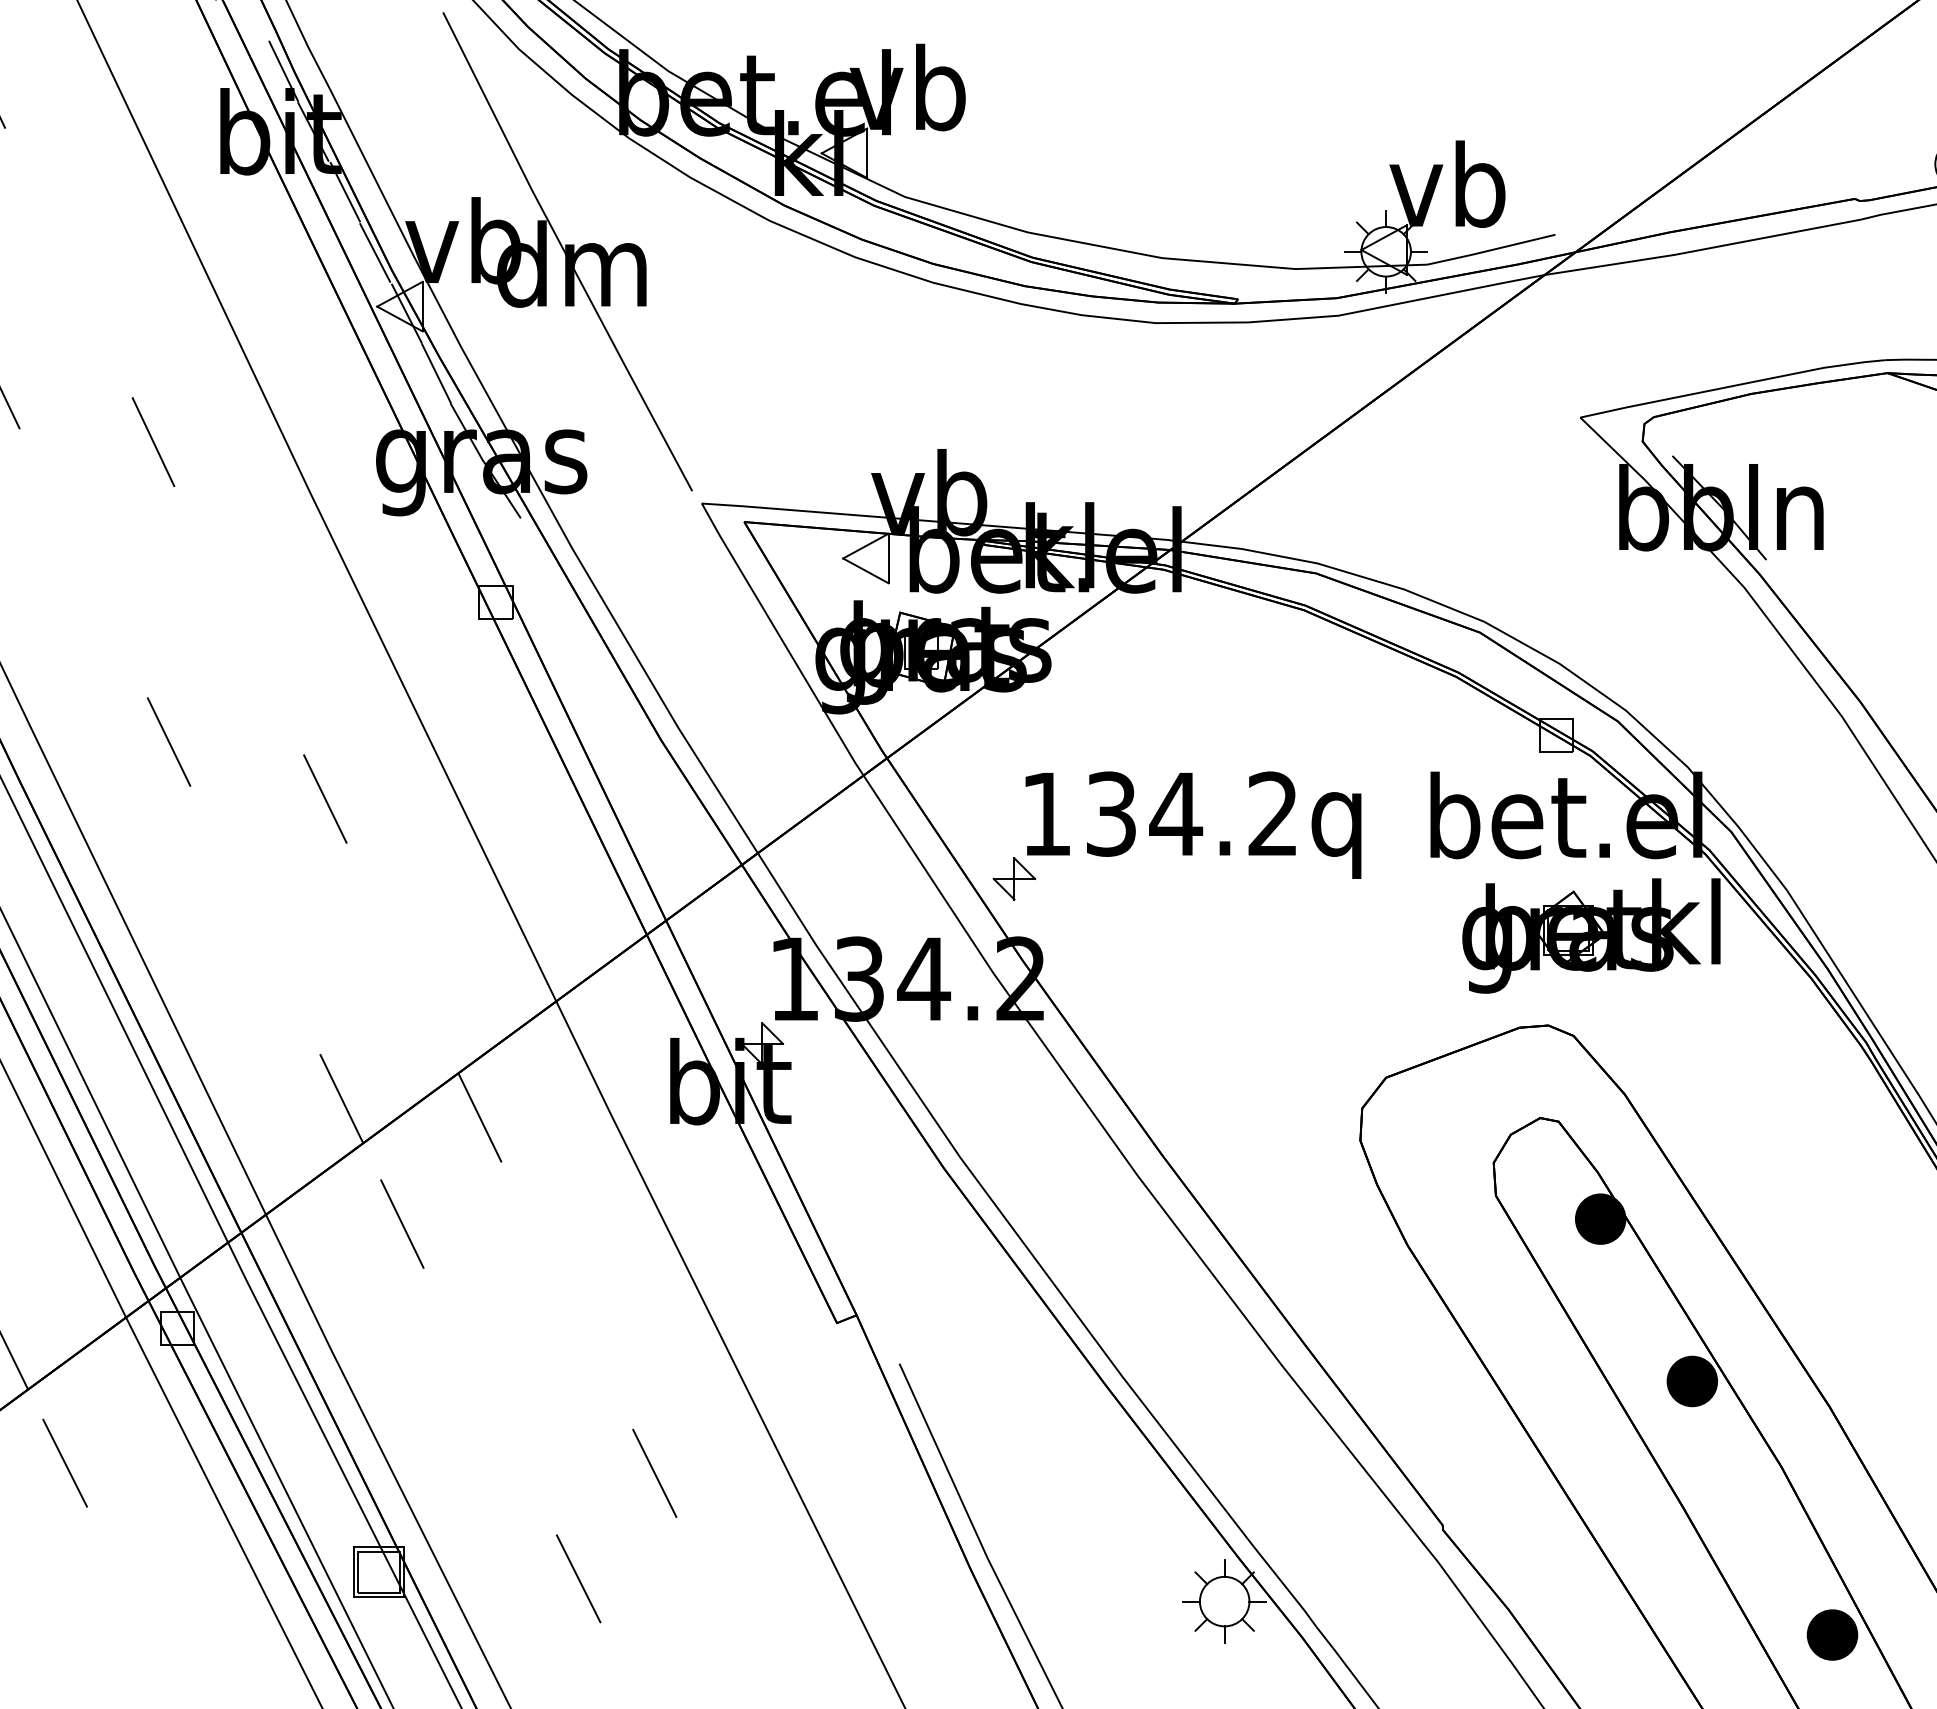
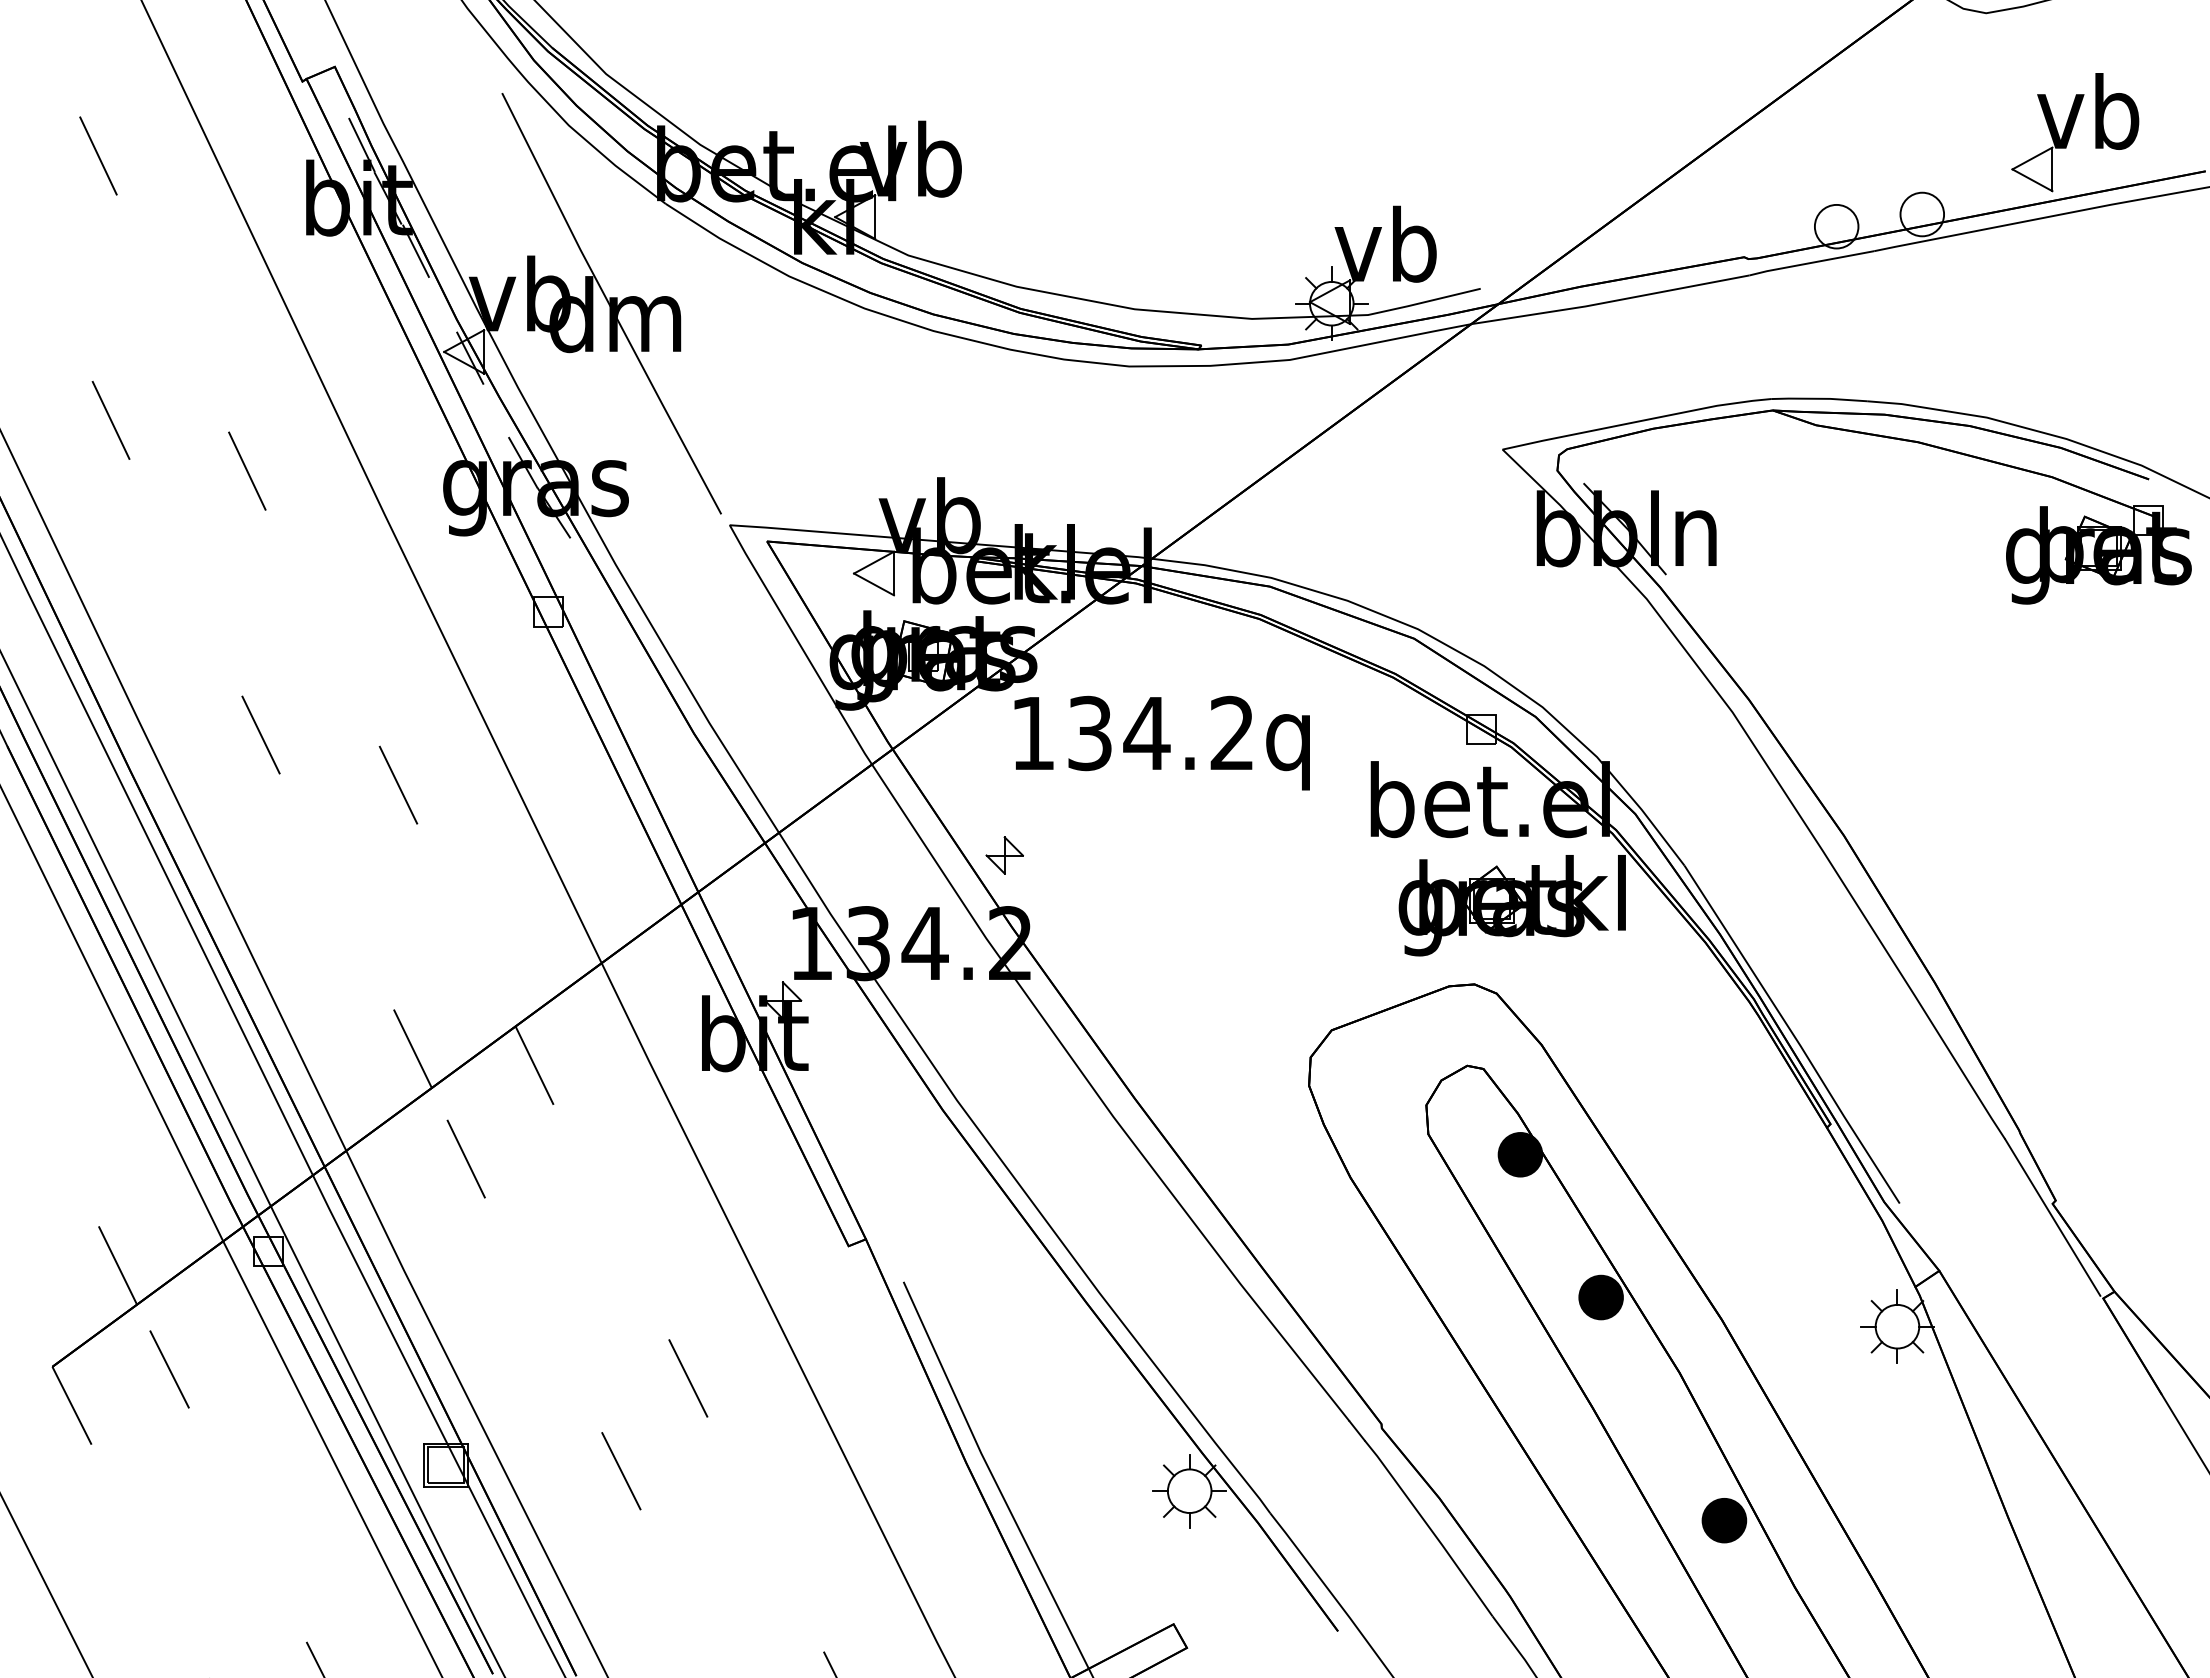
line: (375, 252) -> (442, 304), removed
line: (435, 373) -> (495, 410), removed
text: (1192, 824) -> (1161, 742), moved

